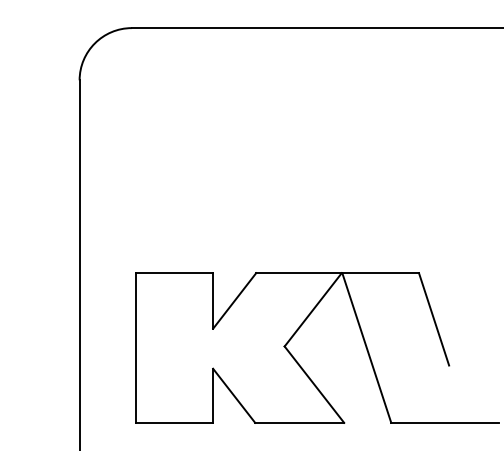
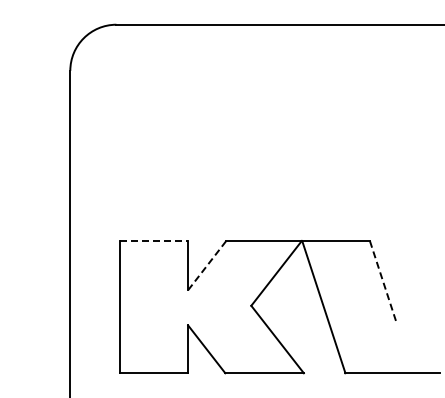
line: (174, 273) -> (154, 241), solid -> dashed
line: (235, 300) -> (207, 265), solid -> dashed
line: (434, 318) -> (383, 281), solid -> dashed

